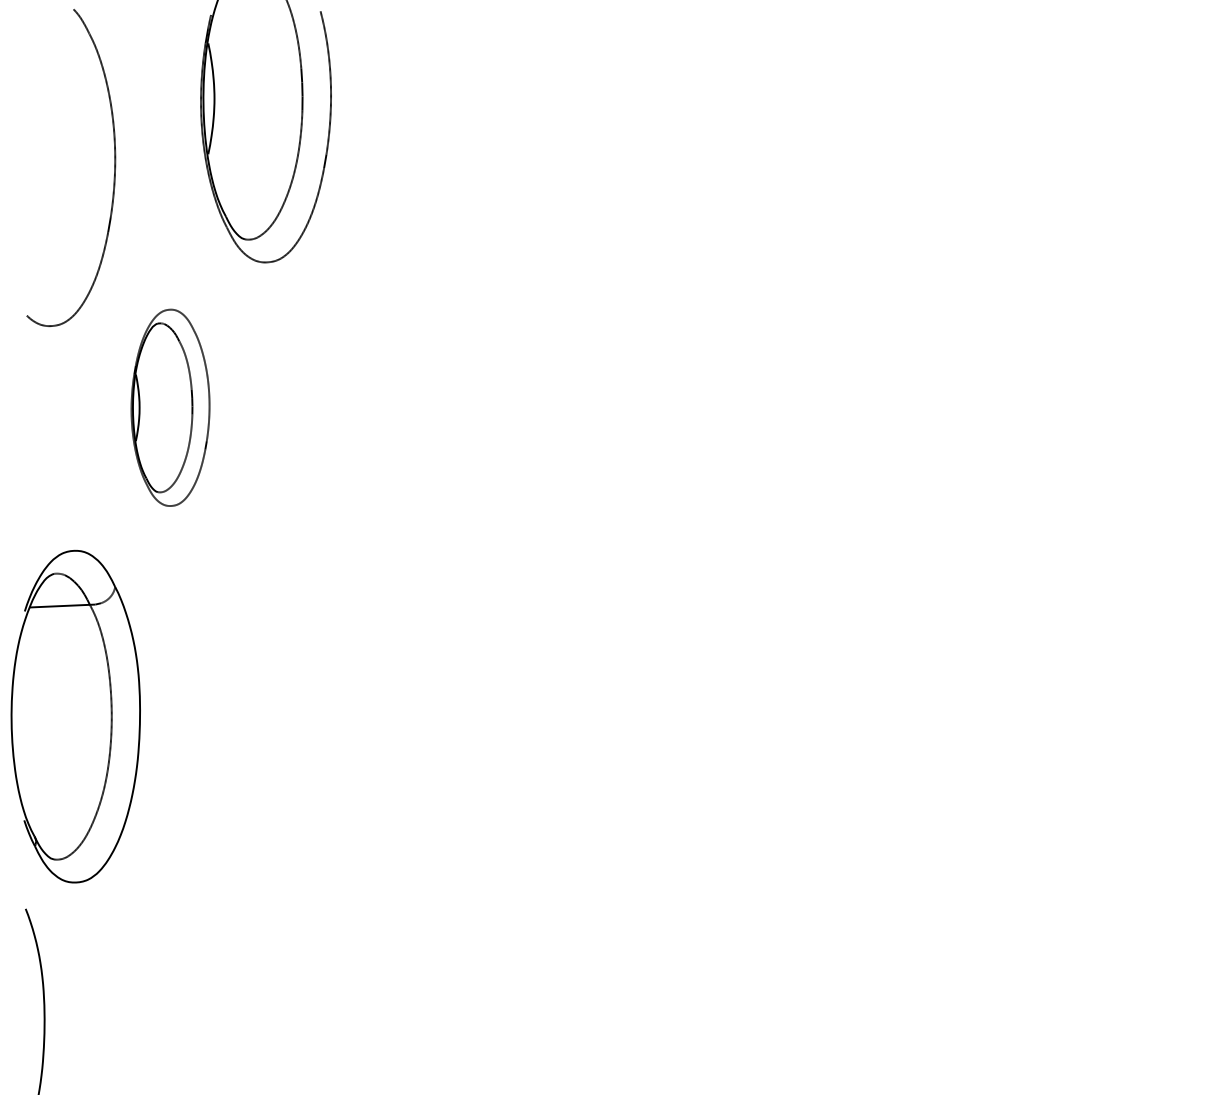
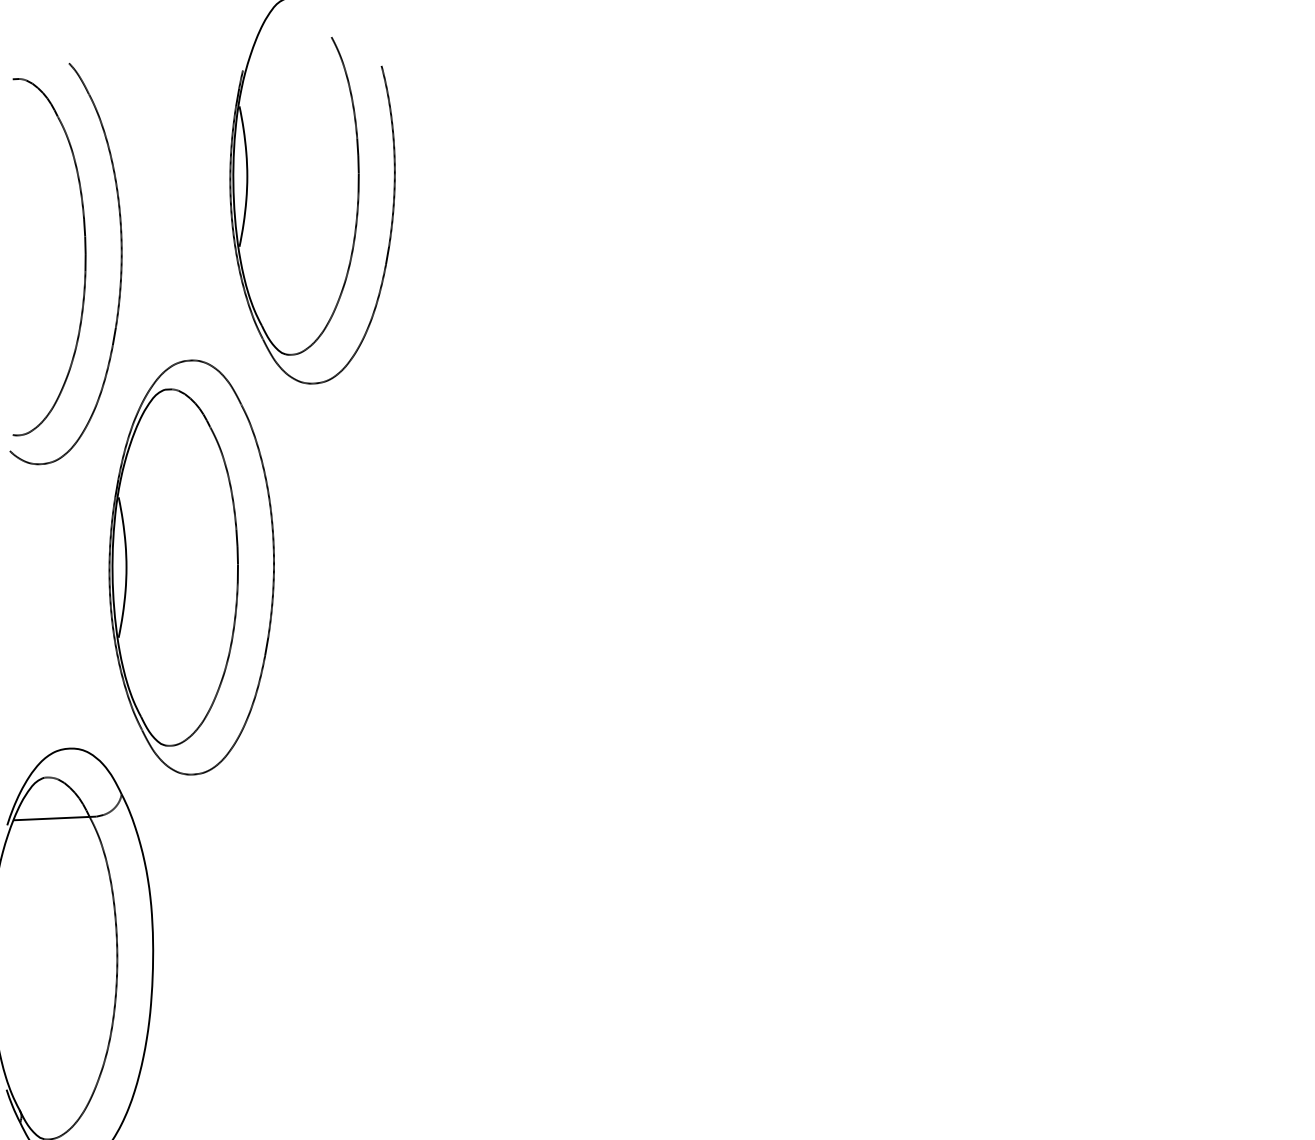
part: (85, 162) -> (84, 257), added
part: (170, 407) -> (191, 567), size x1.67

